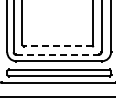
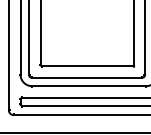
line: (58, 46) -> (88, 66), dashed -> solid
line: (58, 54) -> (88, 77), dashed -> solid

